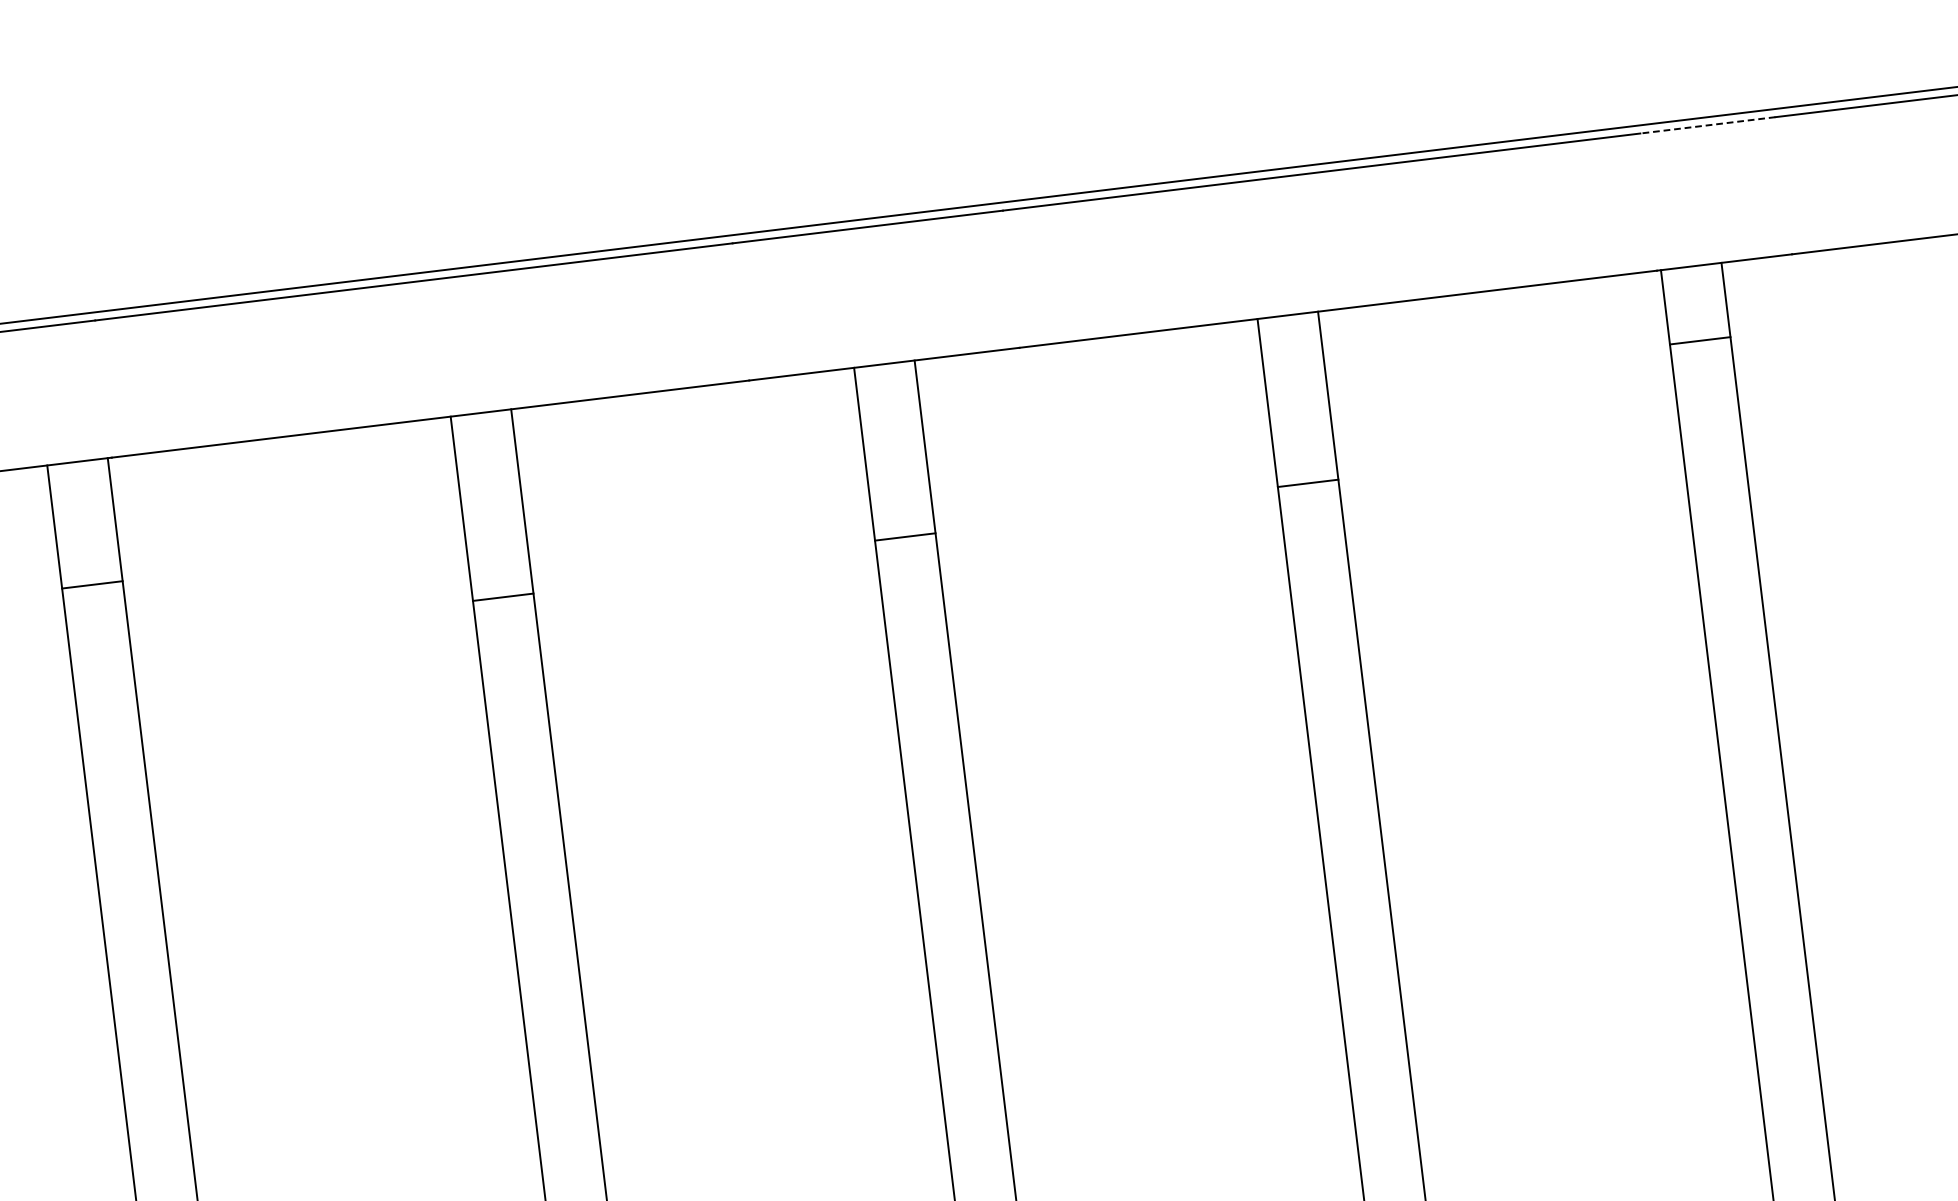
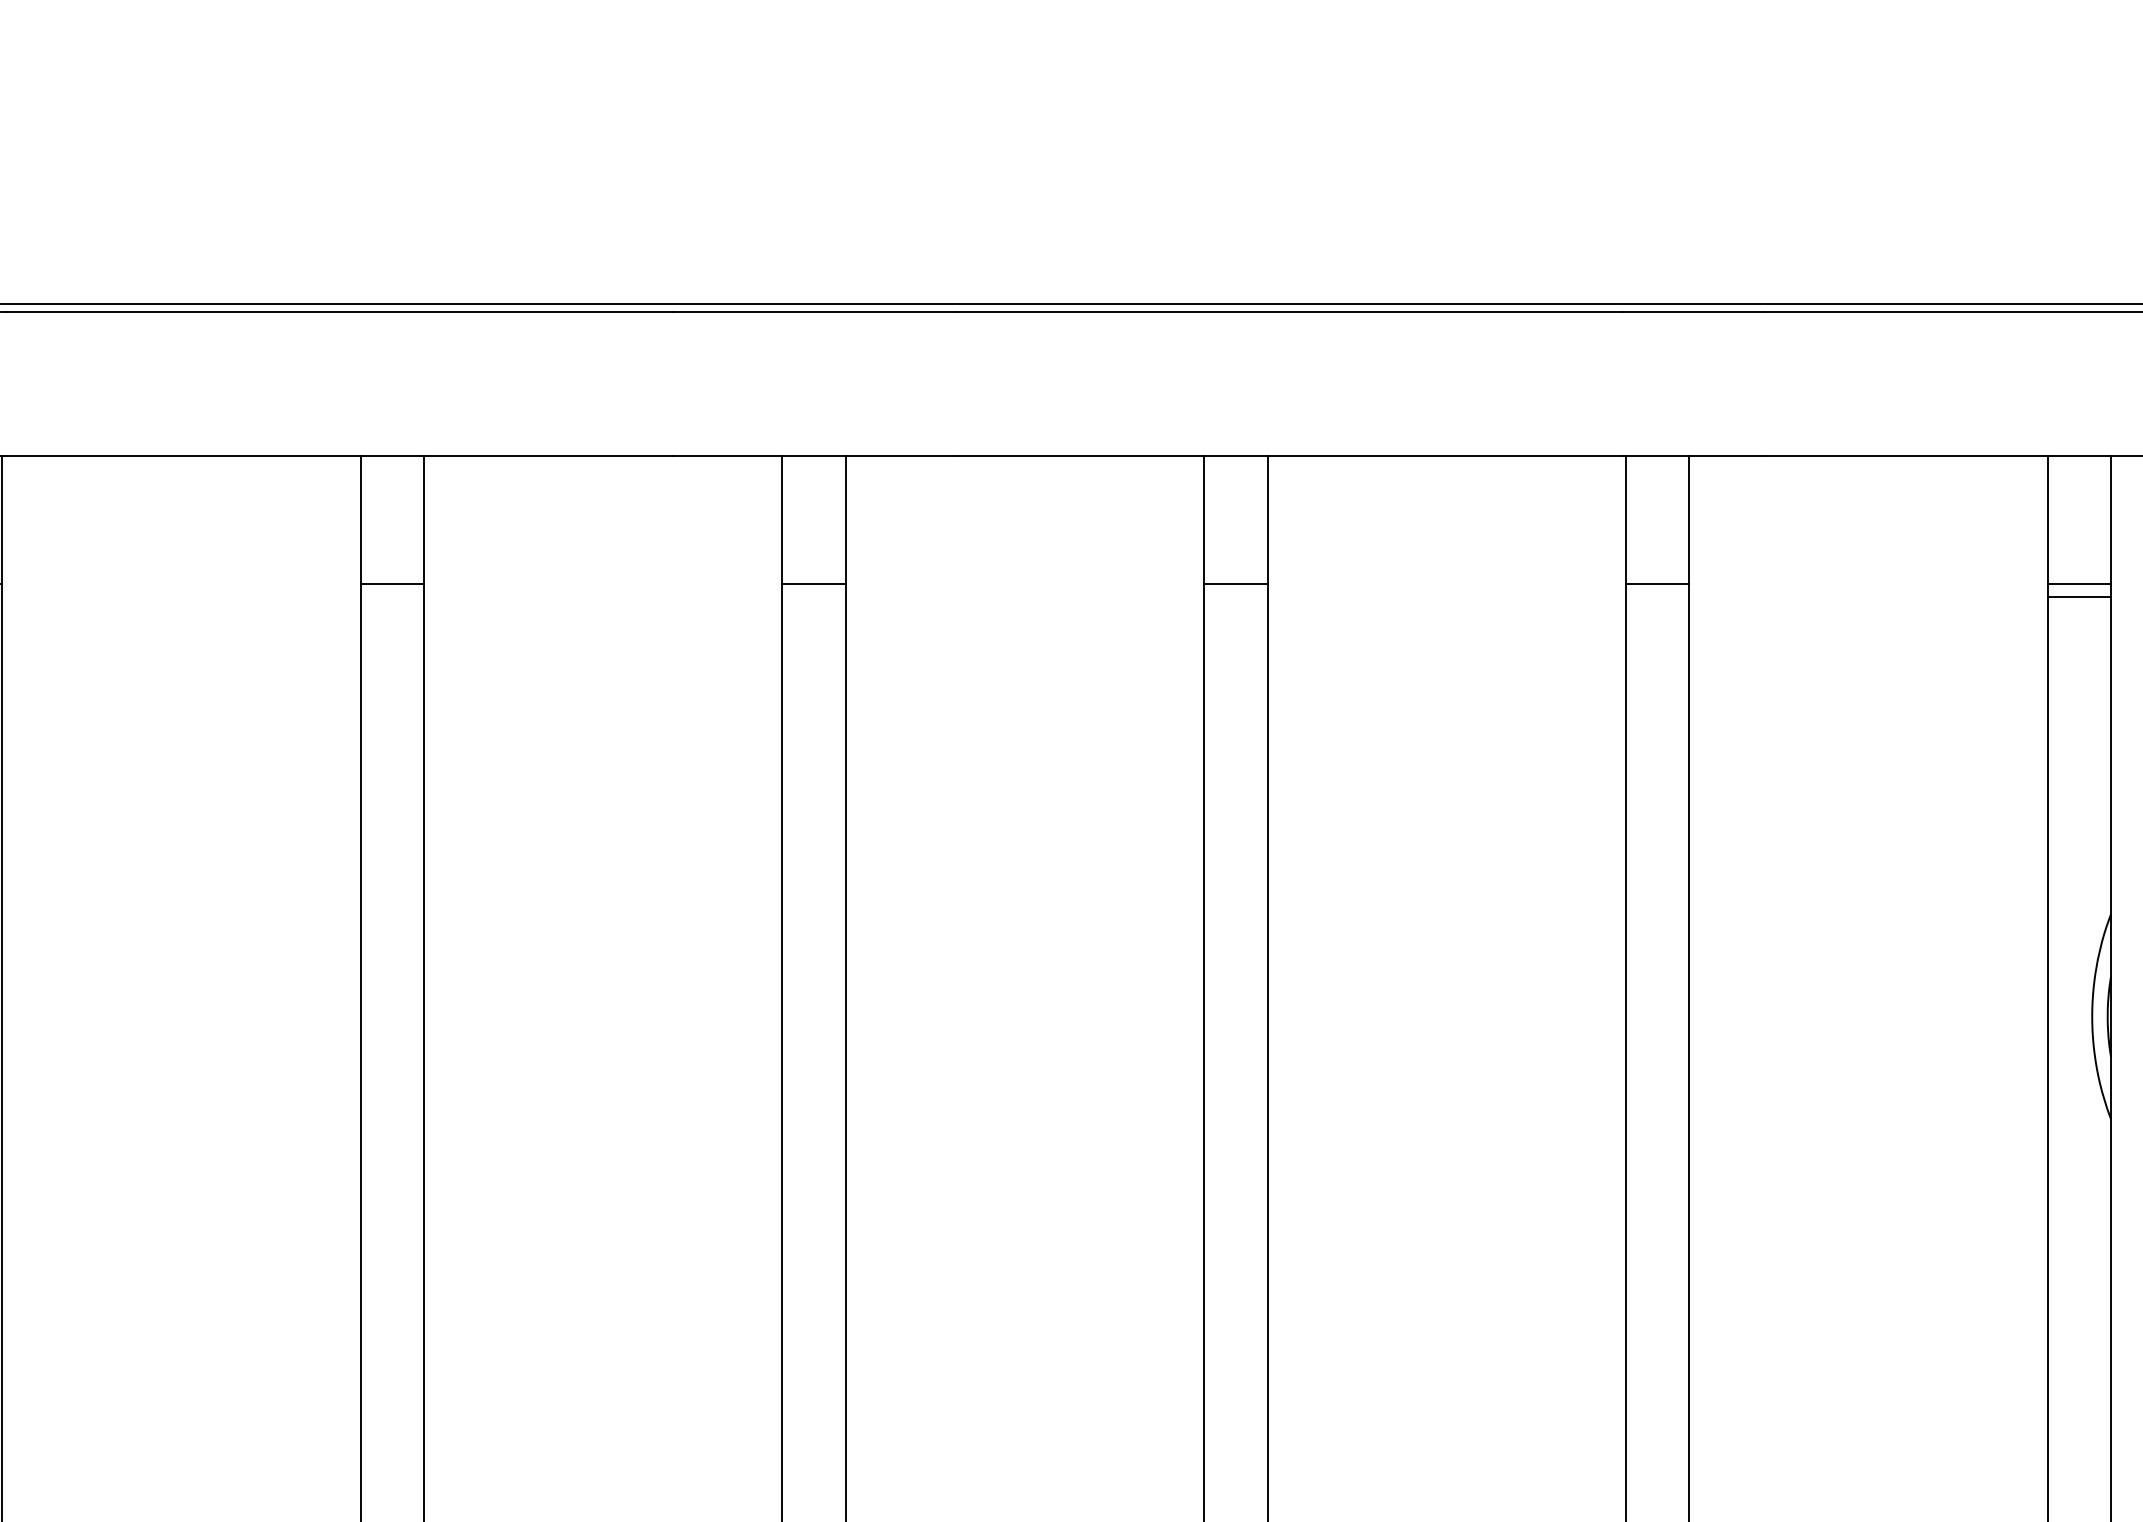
line: (1707, 125) -> (1692, 312), dashed -> solid
line: (1700, 340) -> (1657, 584), moved
line: (1307, 483) -> (1235, 584), moved
line: (904, 537) -> (813, 584), moved
line: (502, 597) -> (391, 584), moved

